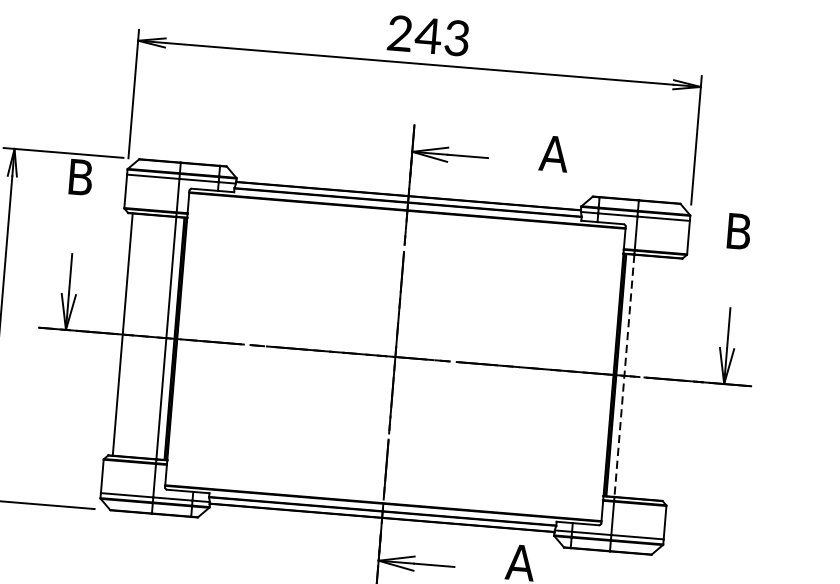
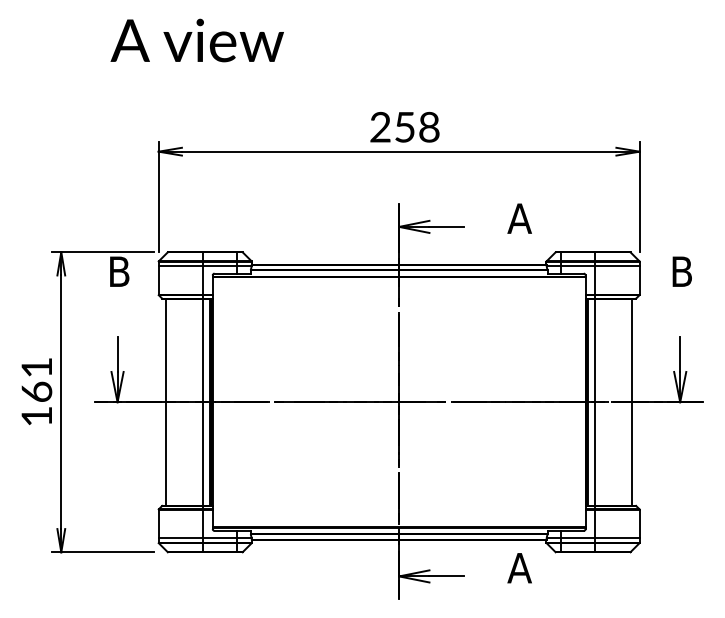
text: (442, 37) -> (416, 127), 243 -> 258
line: (623, 376) -> (594, 402), dashed -> solid
line: (668, 378) -> (632, 401), added

